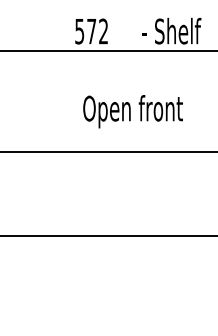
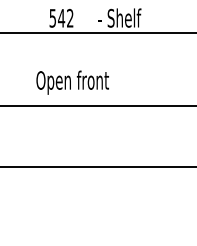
text: (91, 31) -> (61, 18), 572 -> 542
text: (132, 111) -> (72, 82), moved

